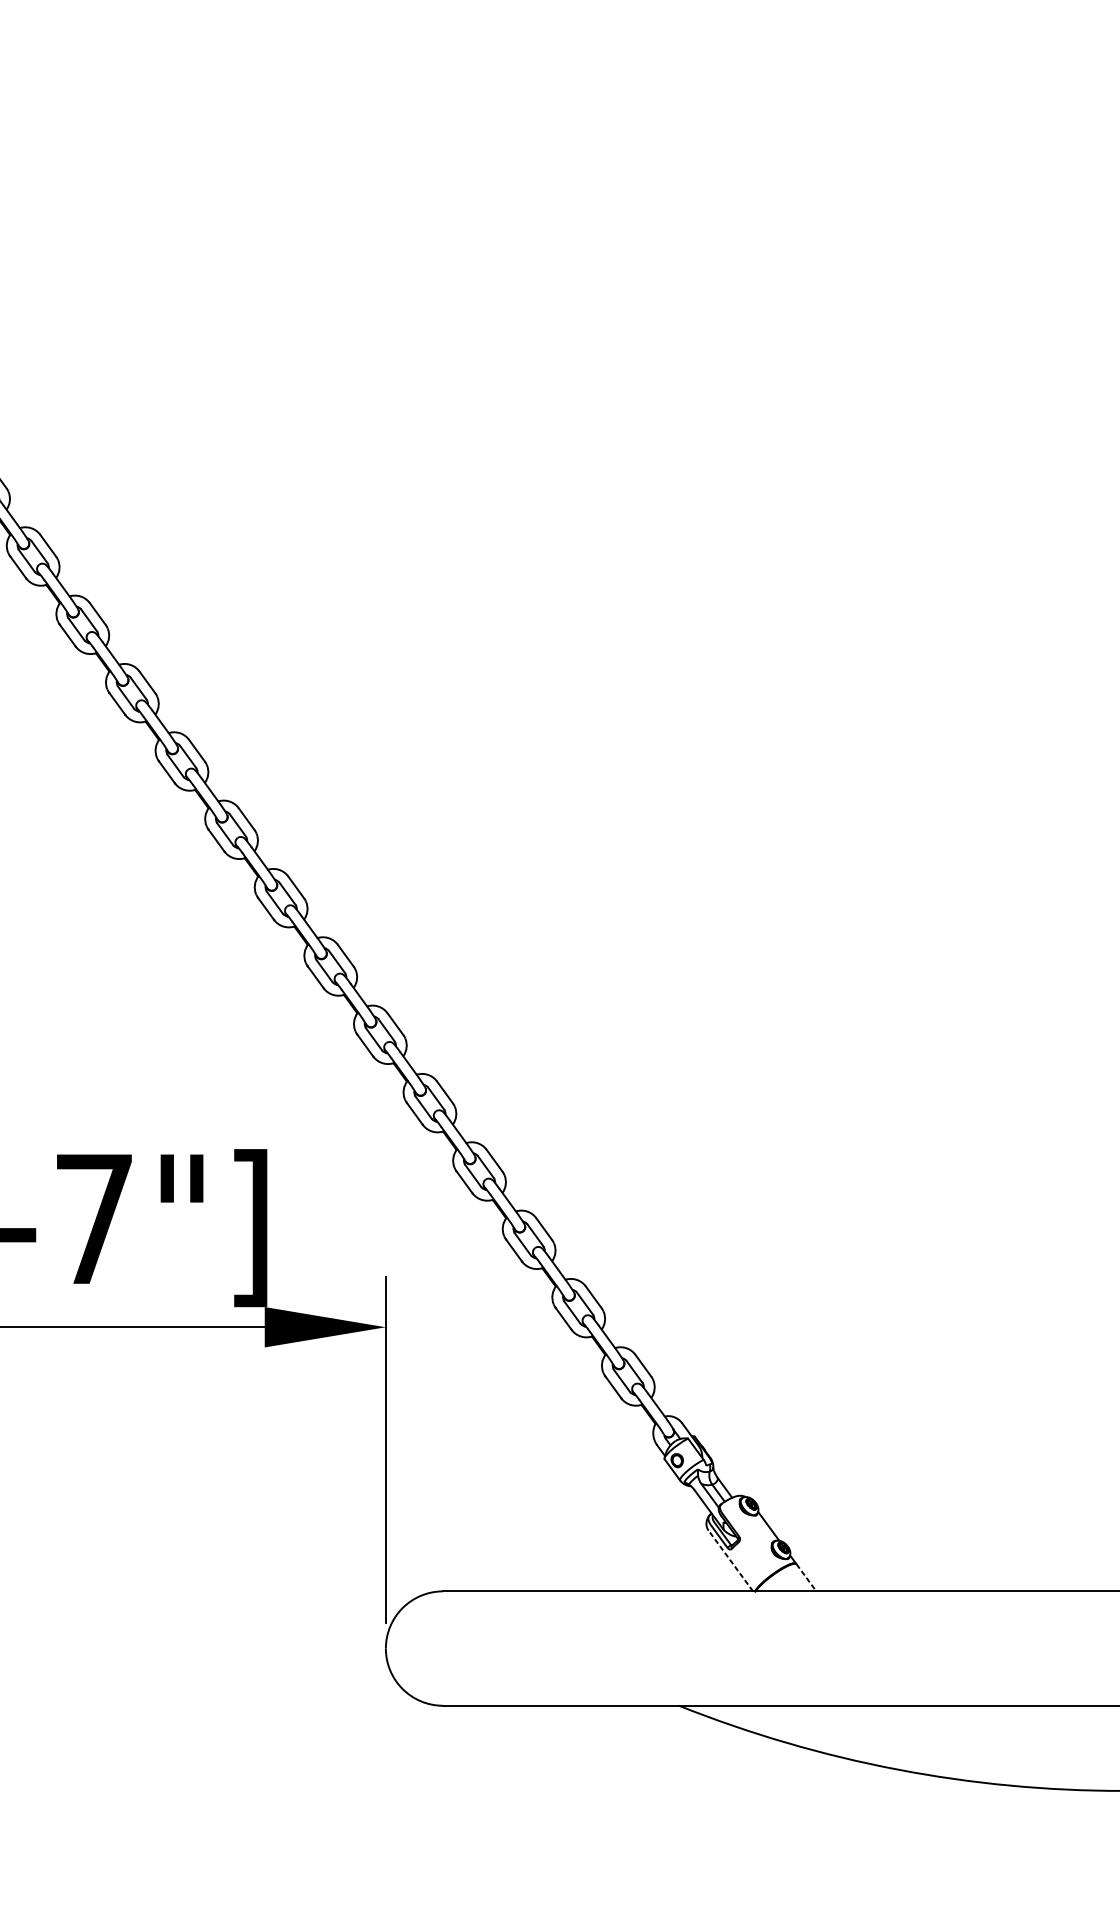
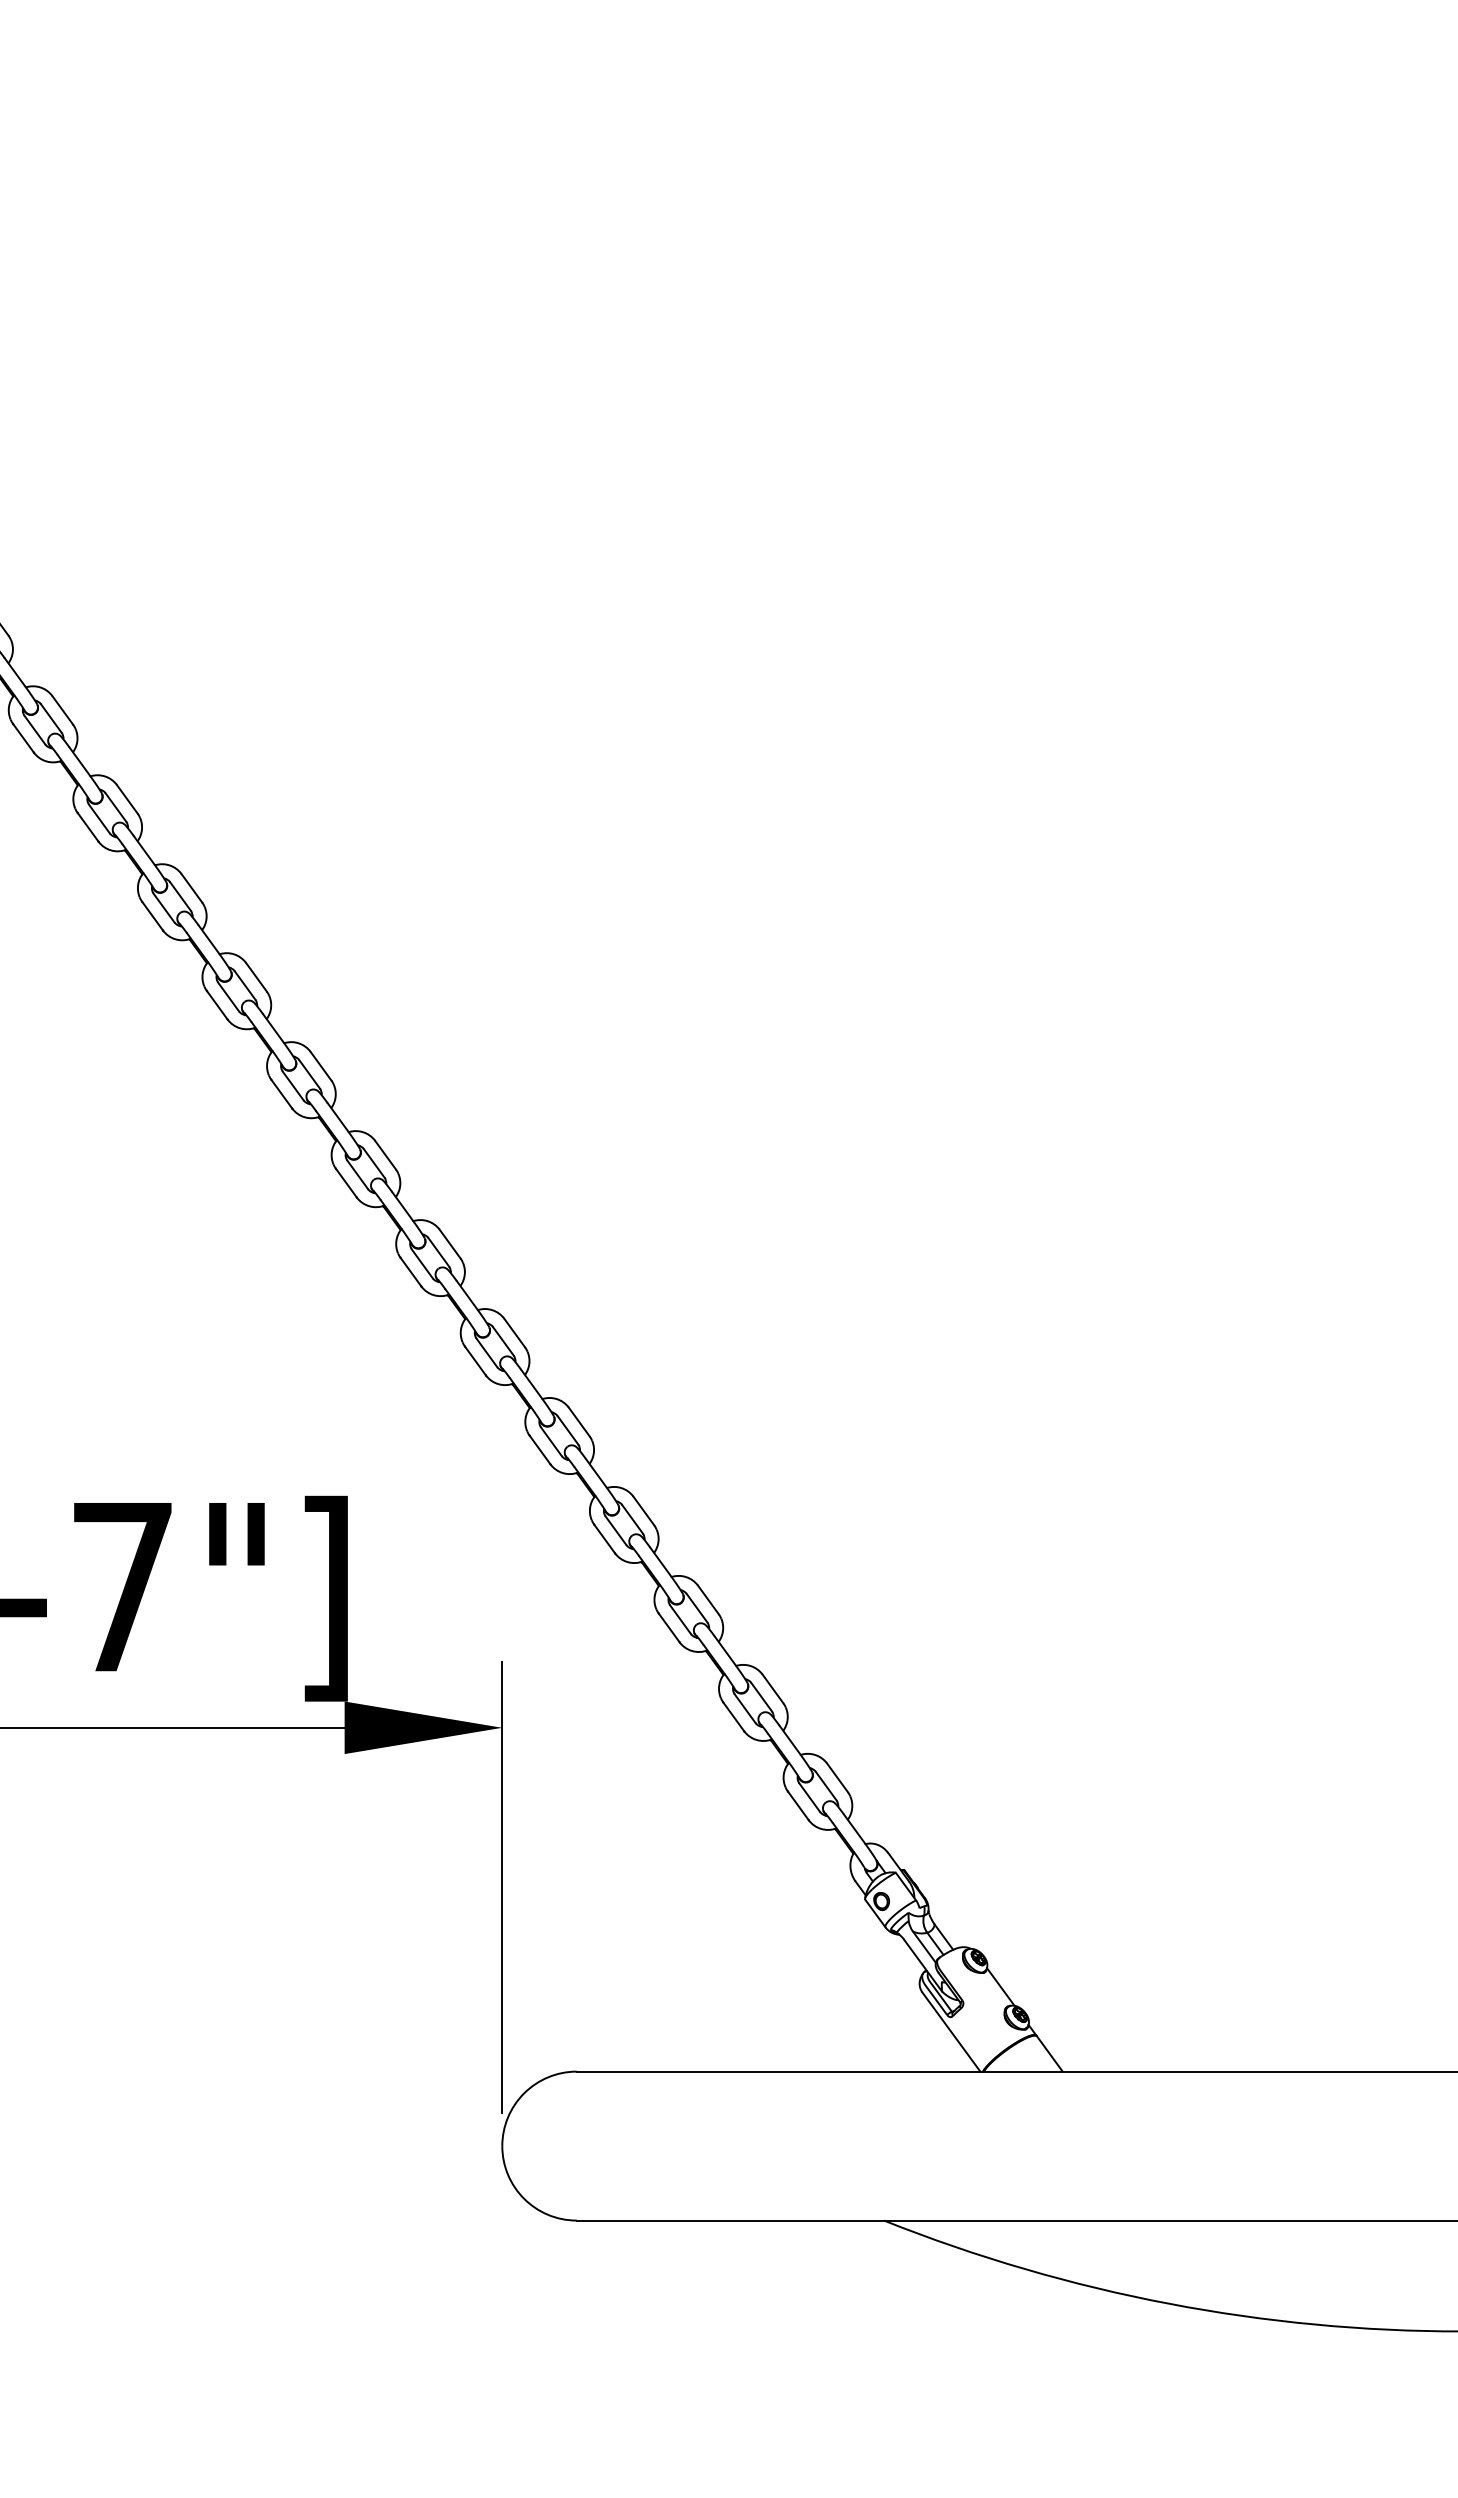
line: (730, 1561) -> (951, 2032), dashed -> solid
line: (806, 1577) -> (1049, 2053), dashed -> solid

